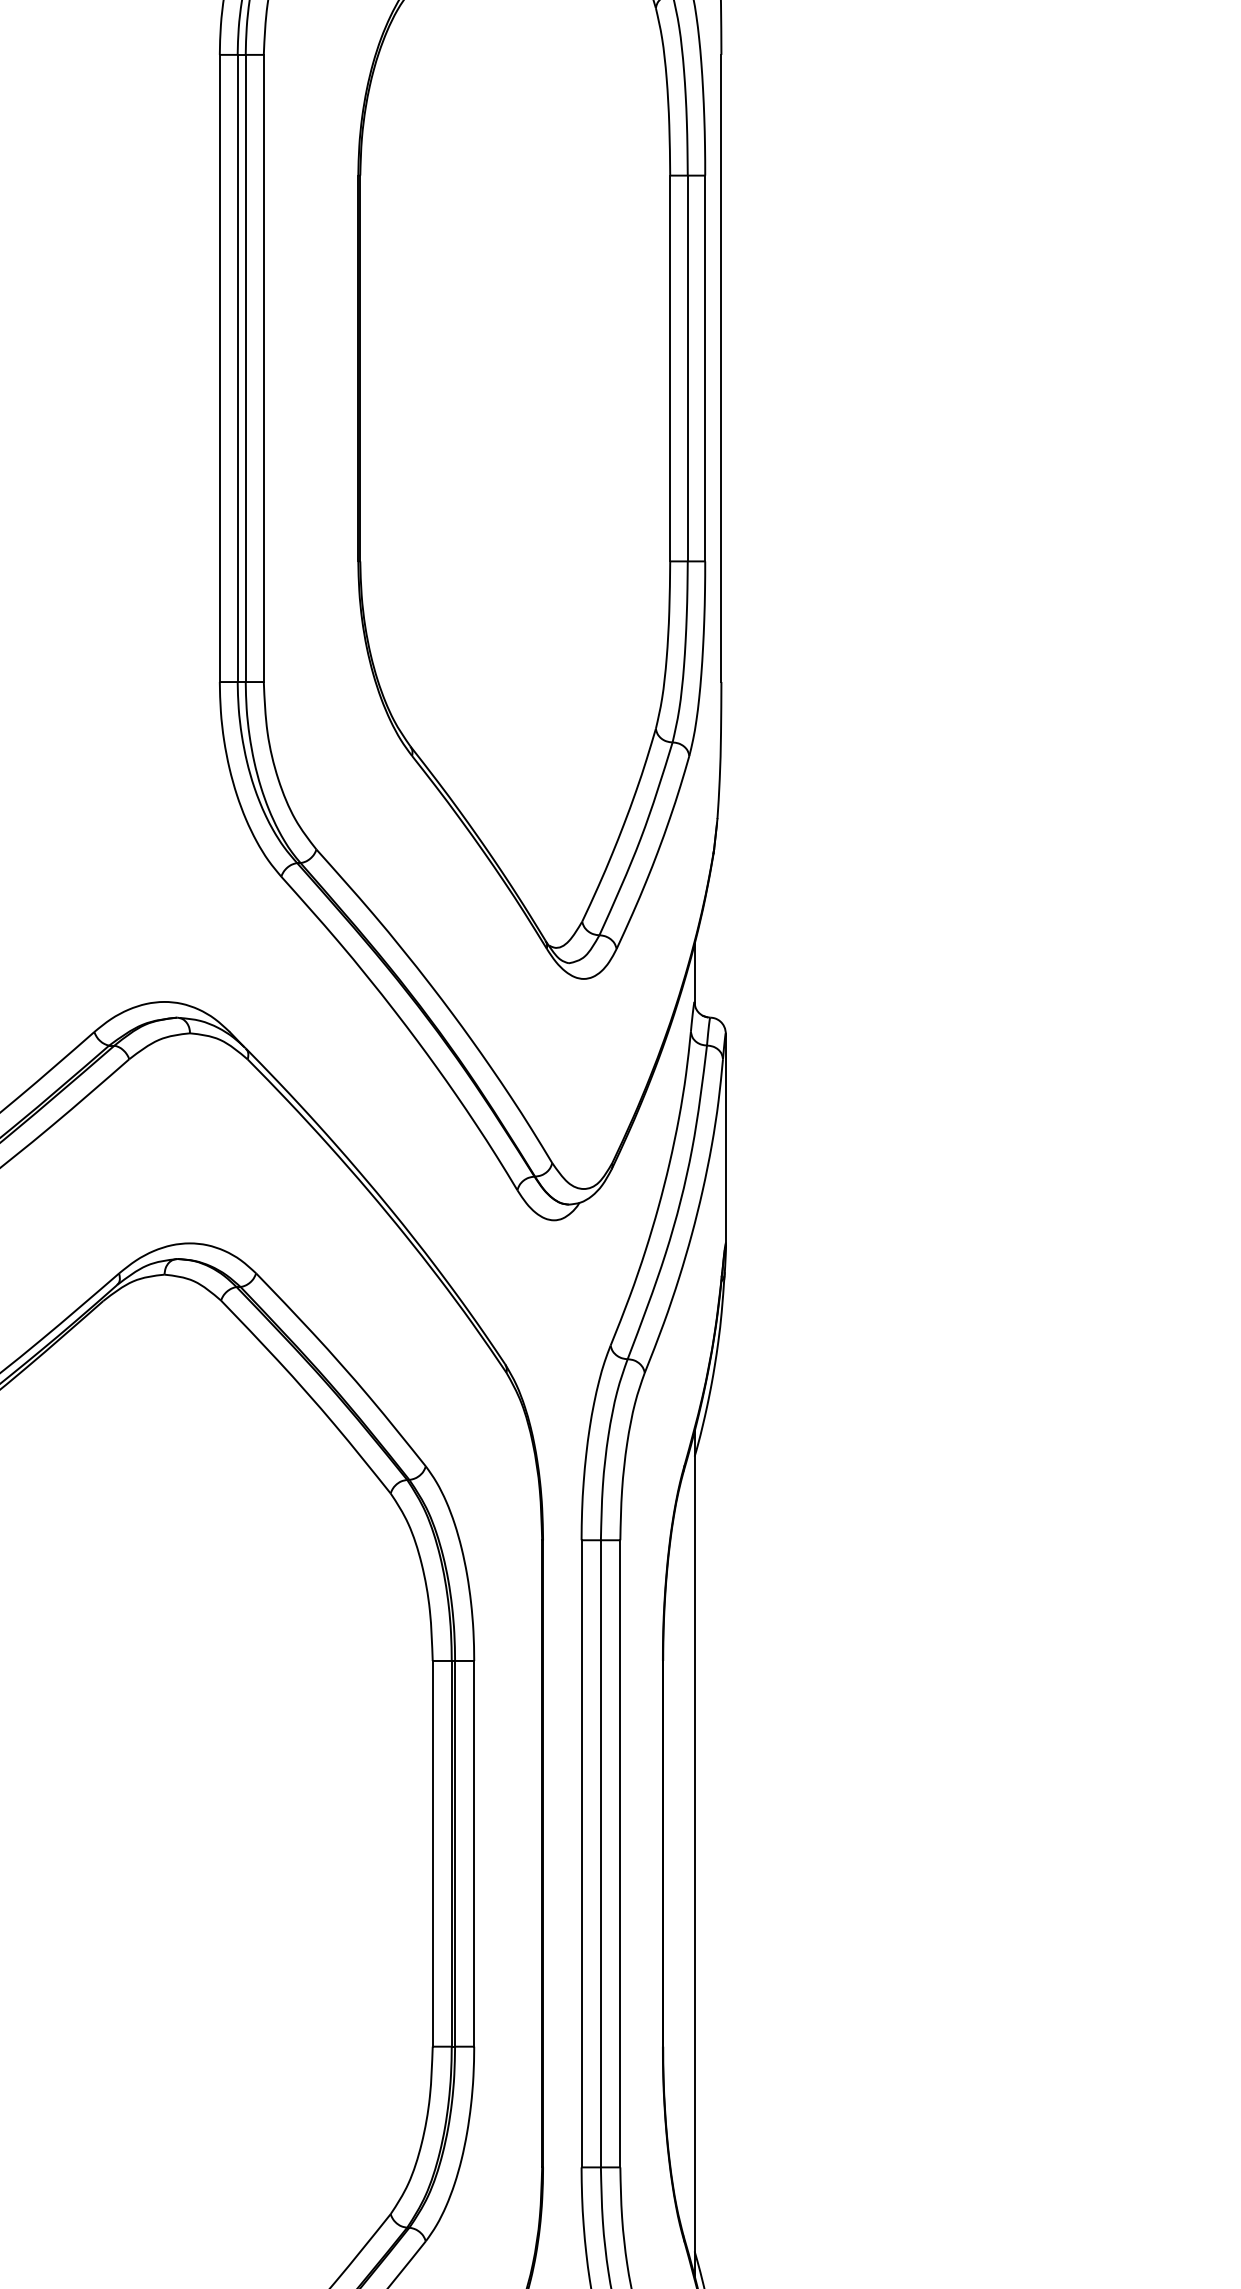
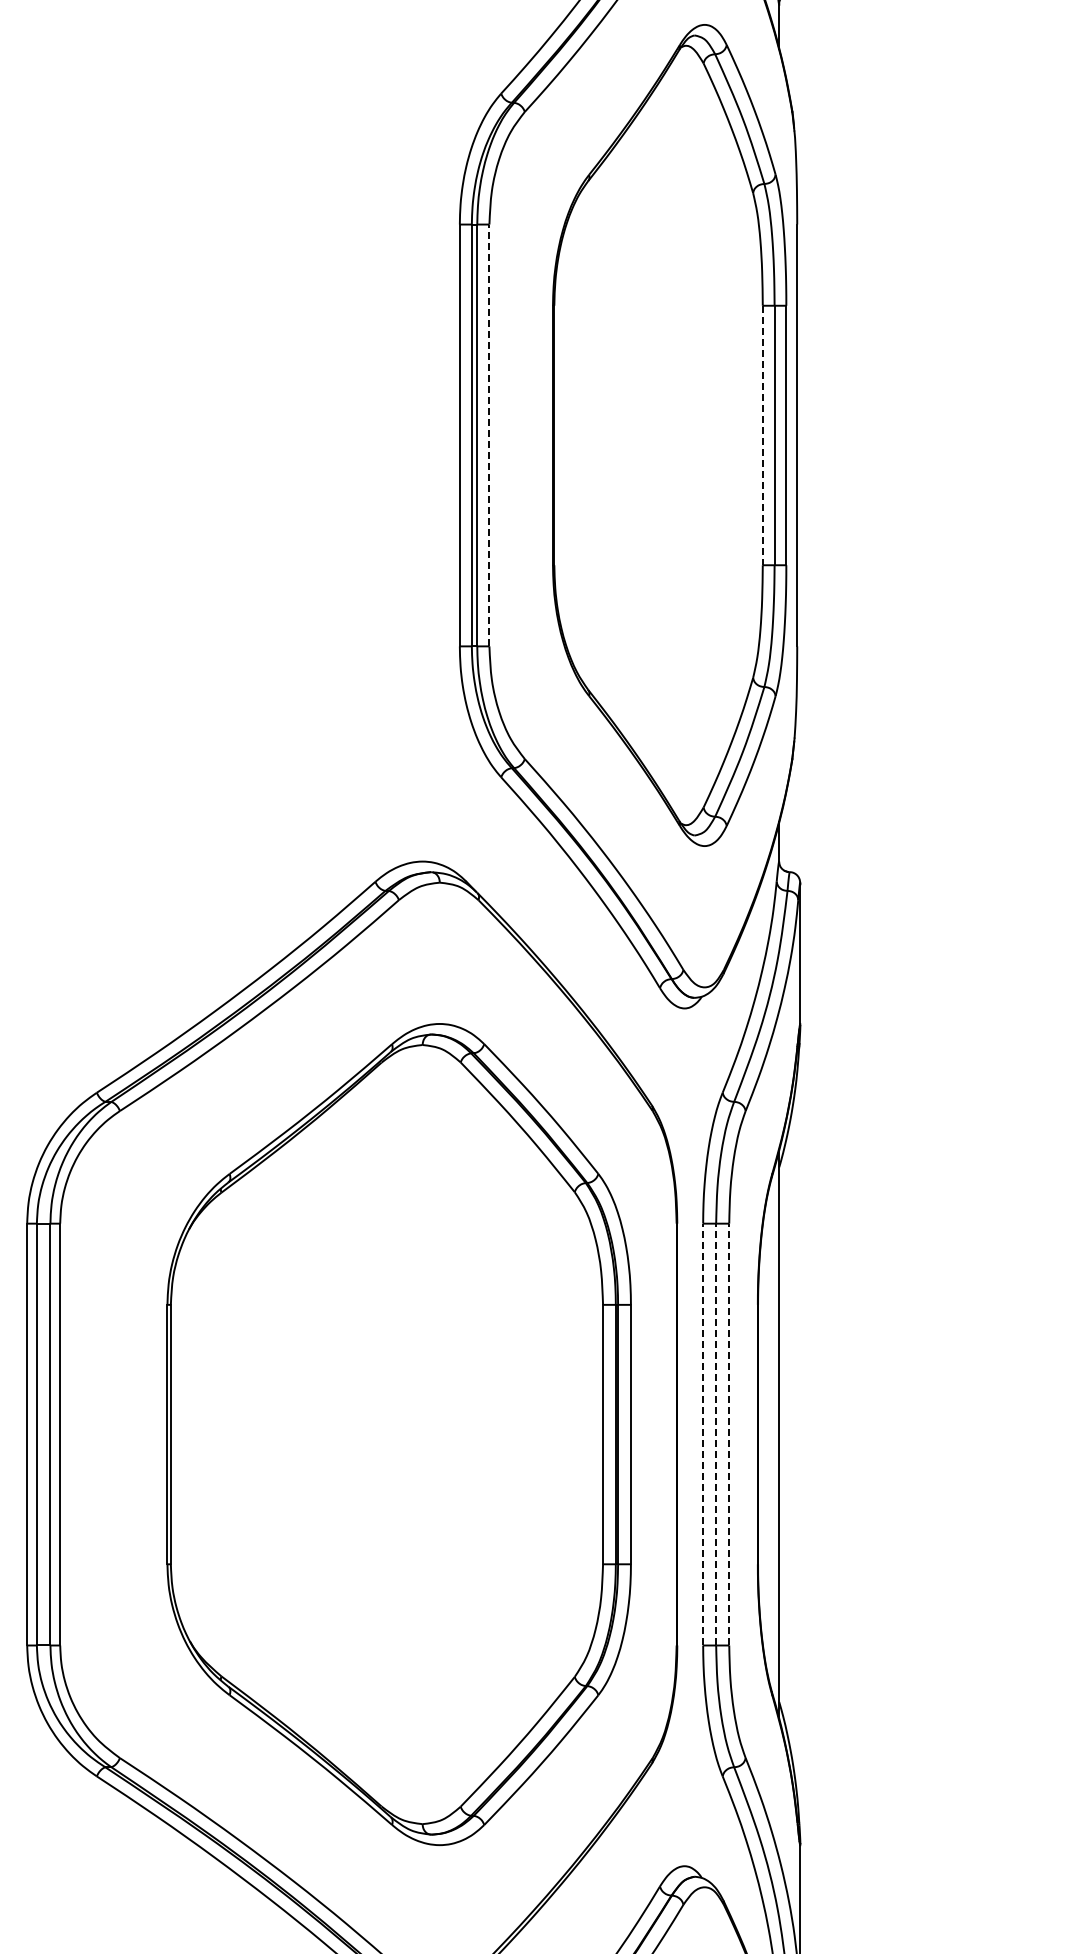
line: (263, 368) -> (489, 435), solid -> dashed
line: (669, 368) -> (762, 435), solid -> dashed
line: (582, 1853) -> (703, 1434), solid -> dashed
line: (601, 1853) -> (716, 1434), solid -> dashed
line: (620, 1853) -> (729, 1434), solid -> dashed

